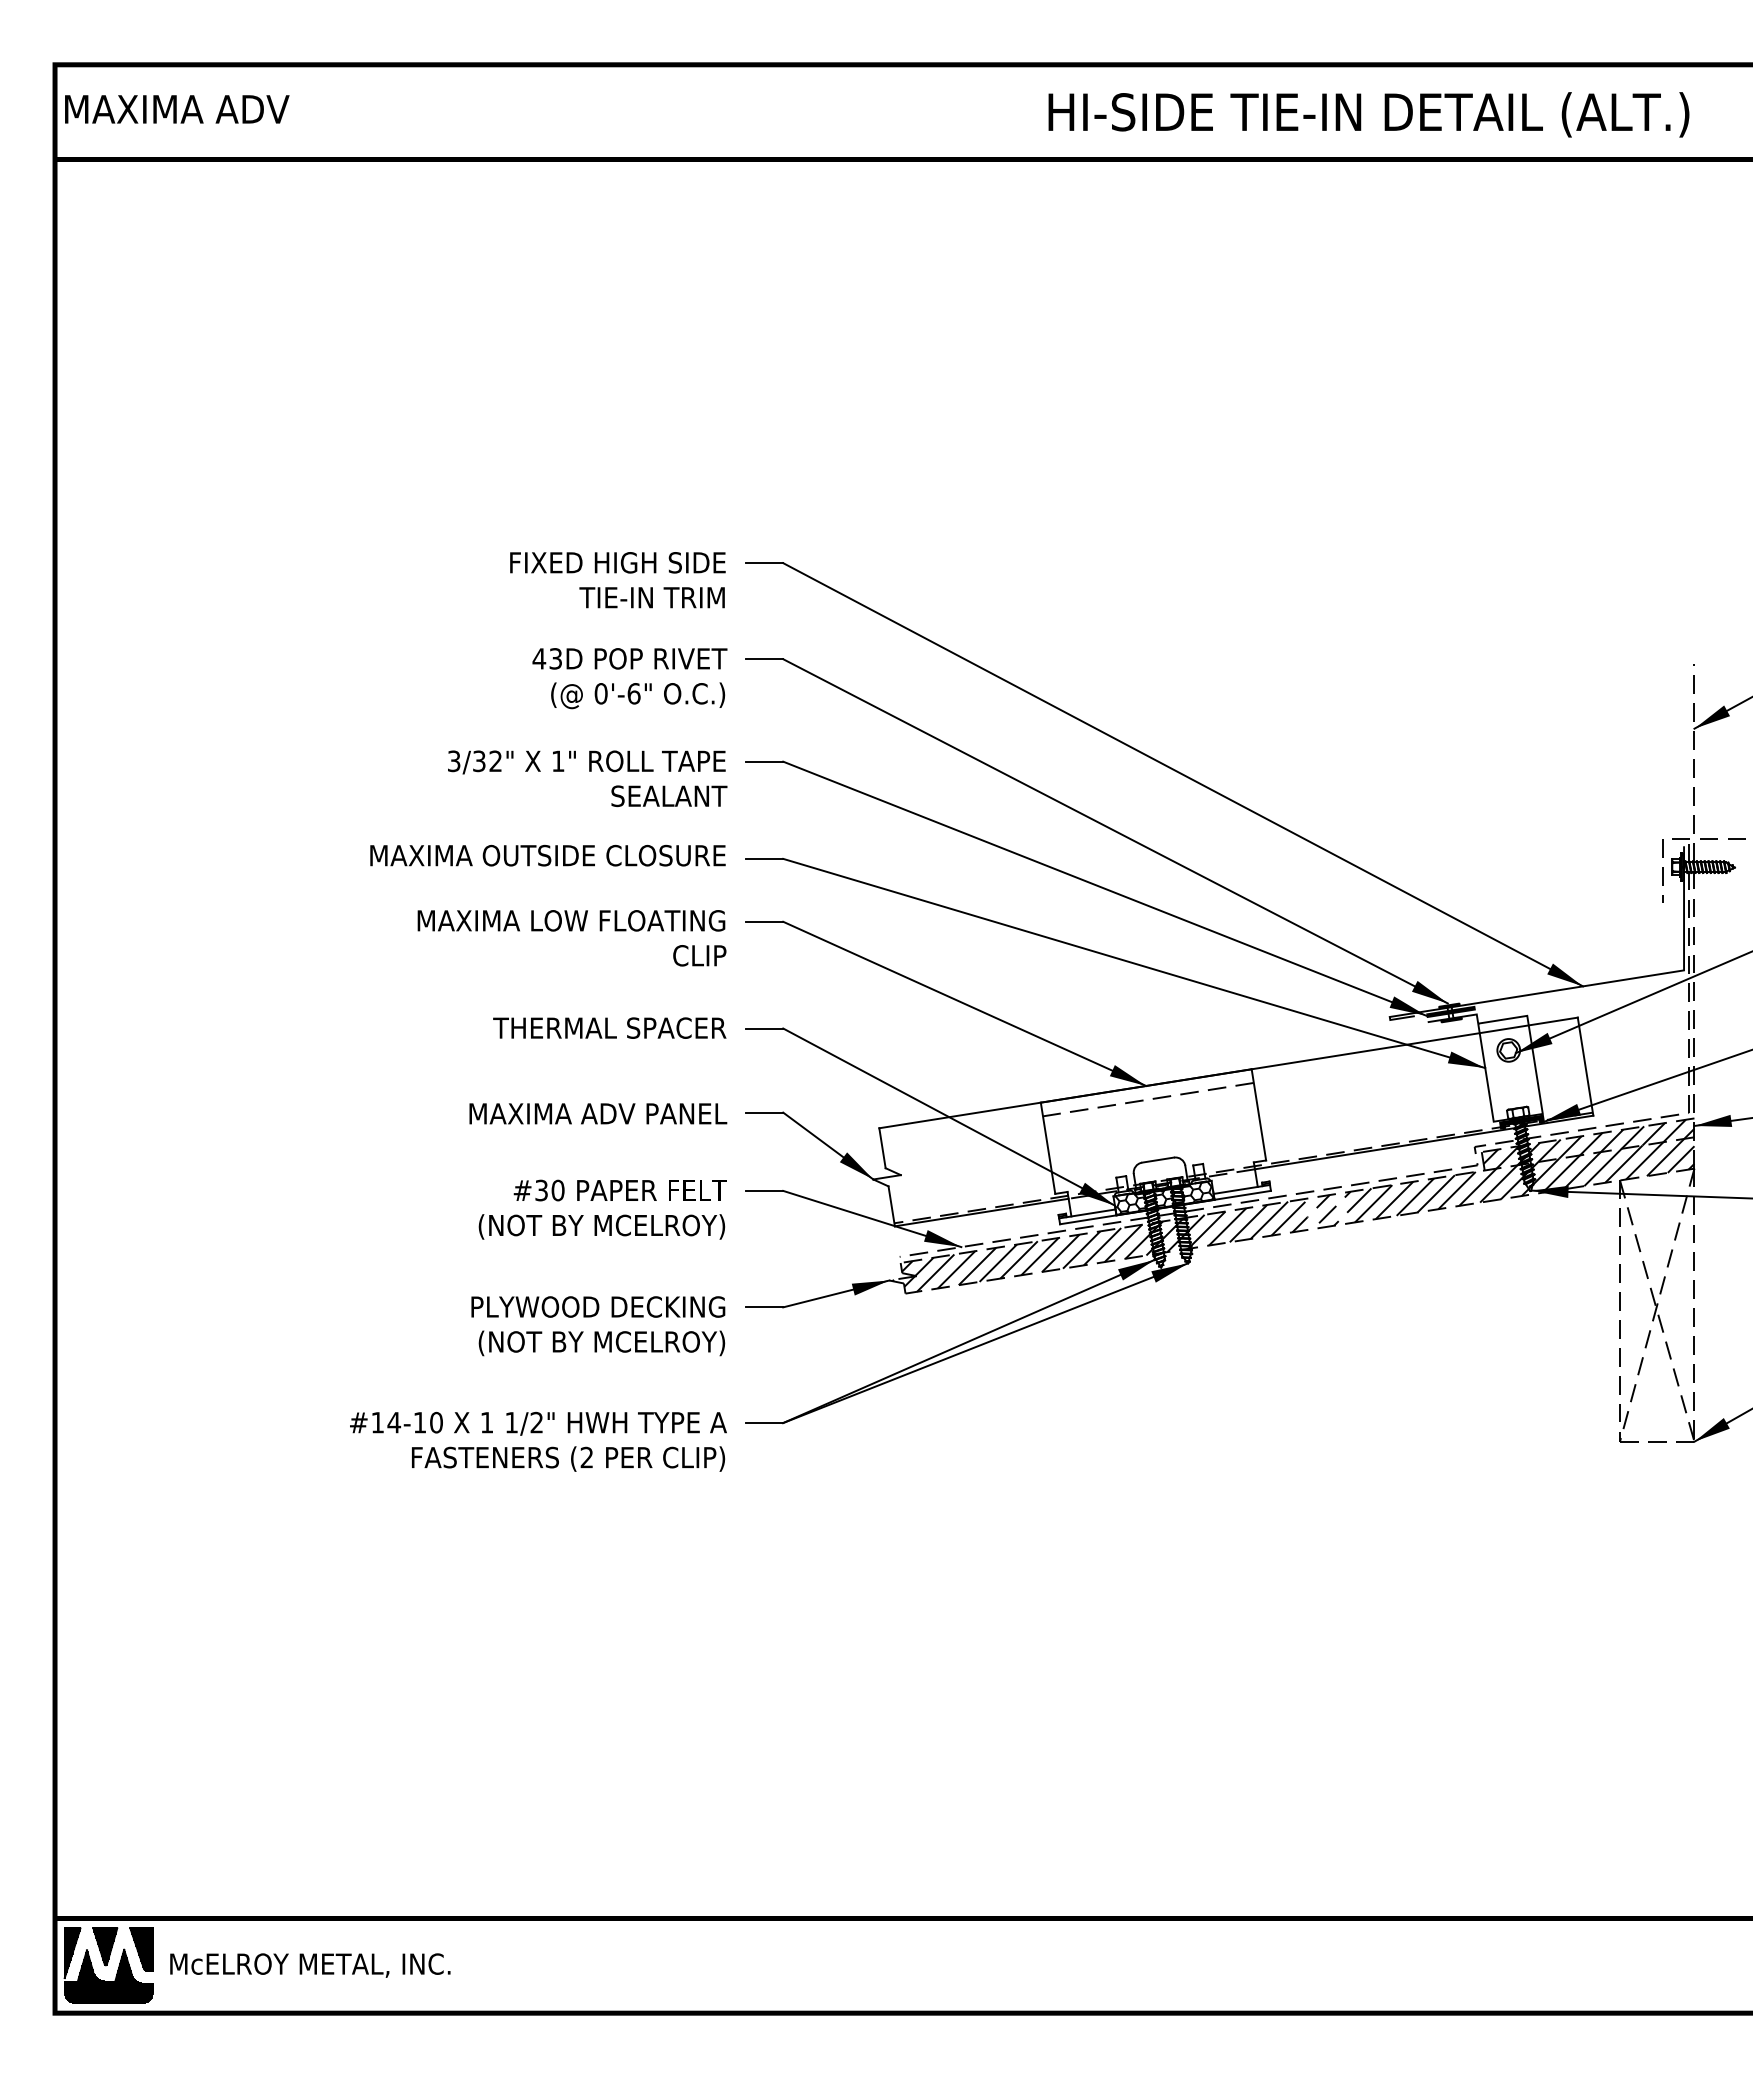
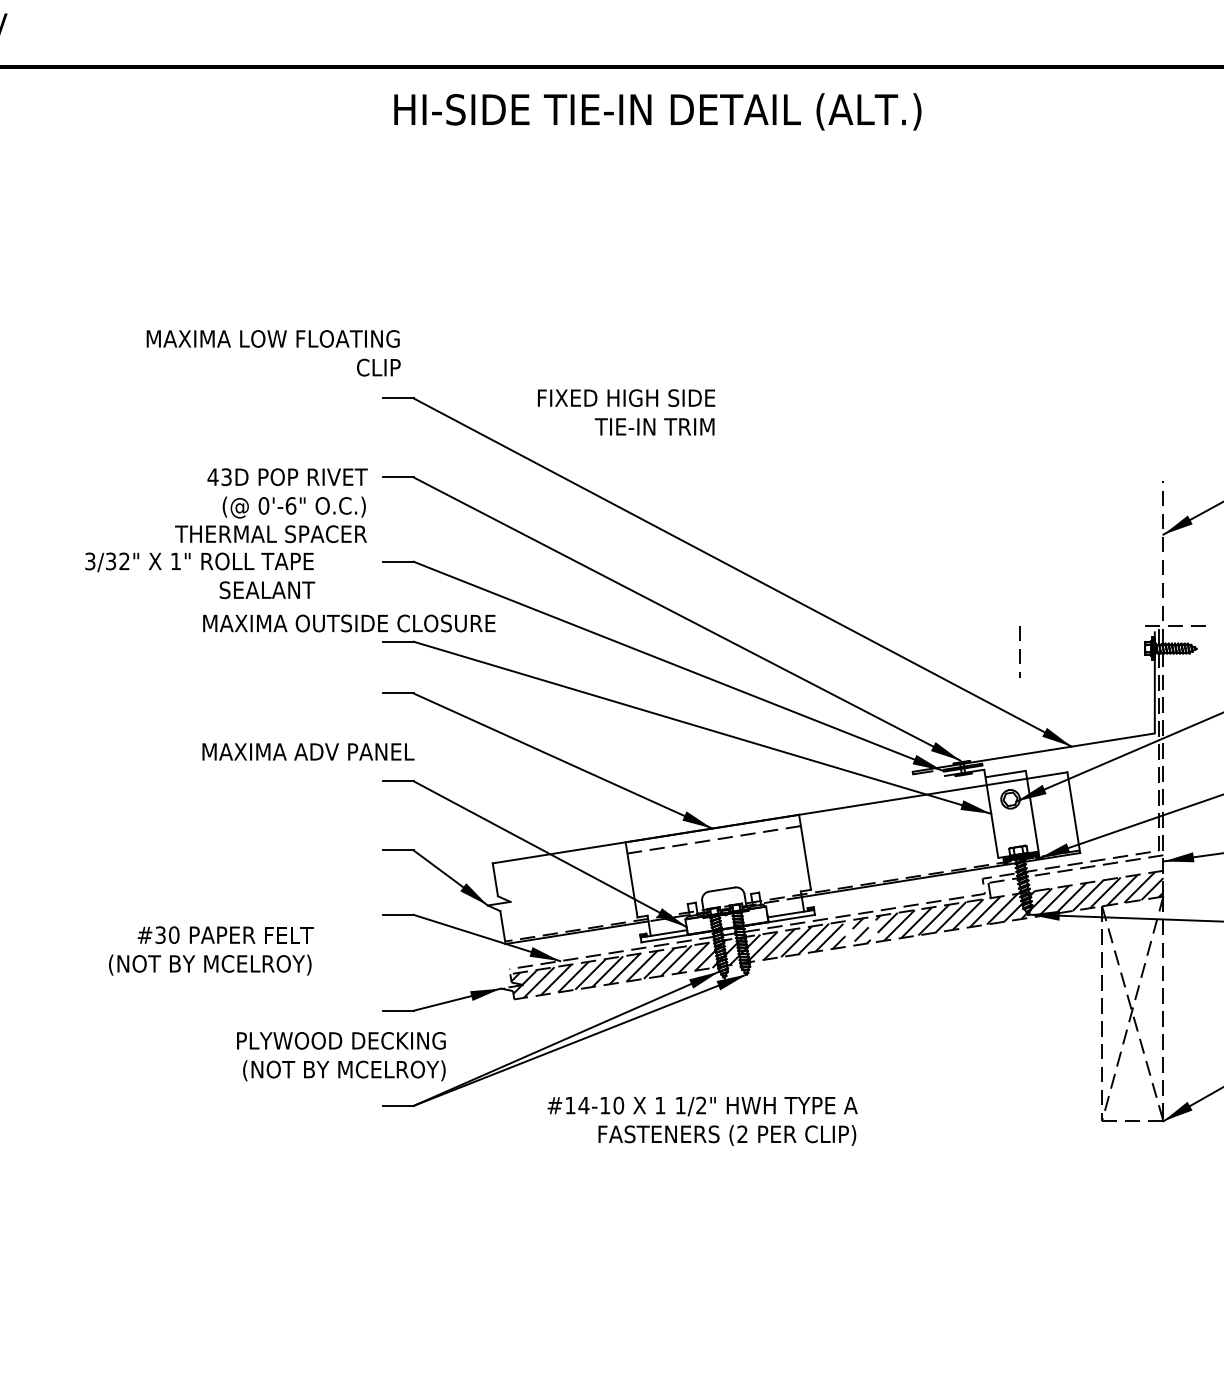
text: (1368, 114) -> (657, 111), moved
text: (617, 580) -> (626, 412), moved
text: (587, 778) -> (200, 575), moved
text: (547, 855) -> (348, 623), moved
line: (1662, 870) -> (1019, 651), moved
text: (571, 938) -> (273, 353), moved
text: (609, 1027) -> (270, 533), moved
text: (598, 1113) -> (308, 751), moved
hatch: (1588, 1143) -> (1076, 875), removed
hatch: (1163, 1197) -> (726, 920), removed
text: (602, 1209) -> (210, 950), moved
text: (598, 1326) -> (341, 1056), moved
text: (538, 1441) -> (702, 1121), moved

